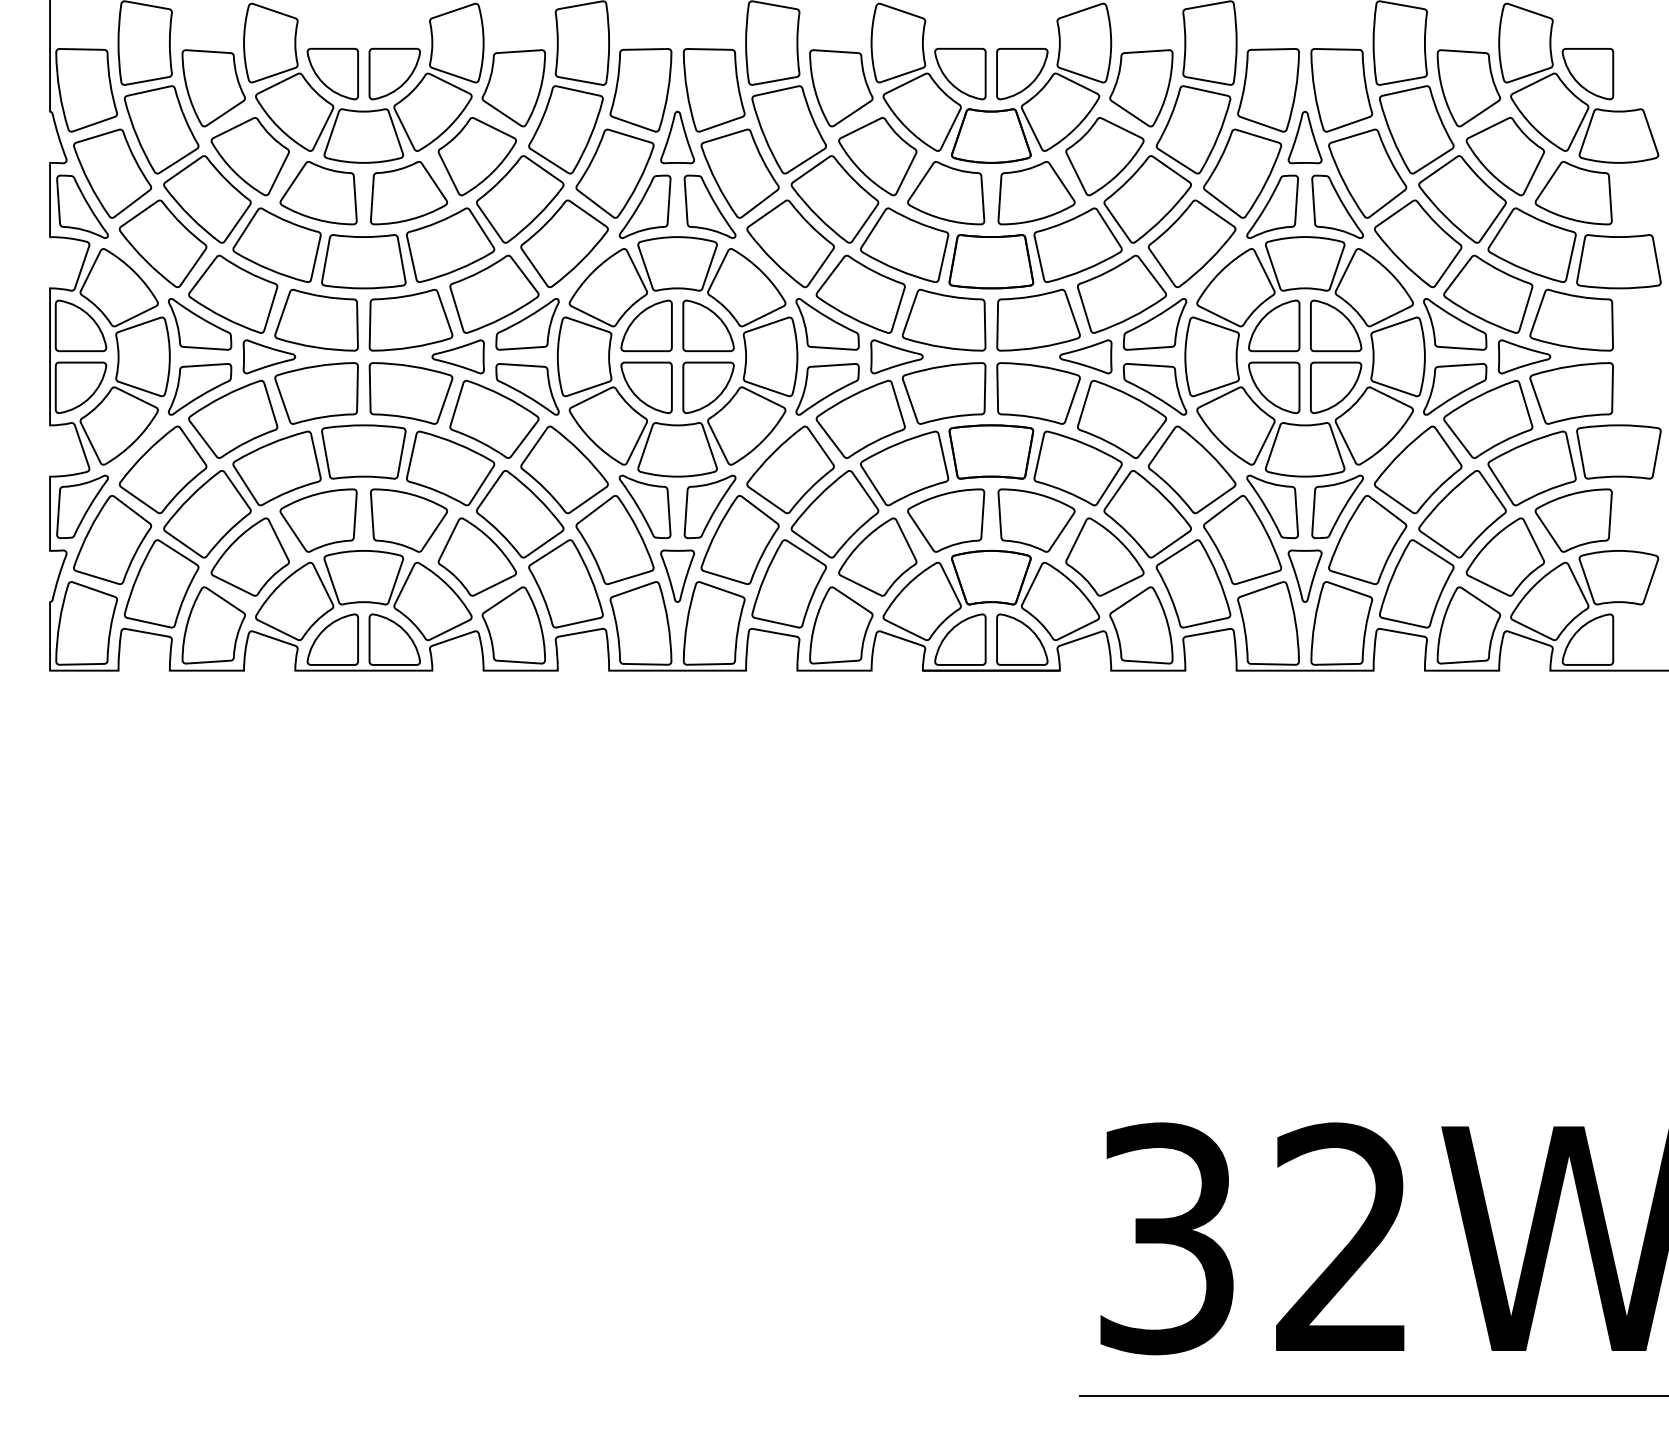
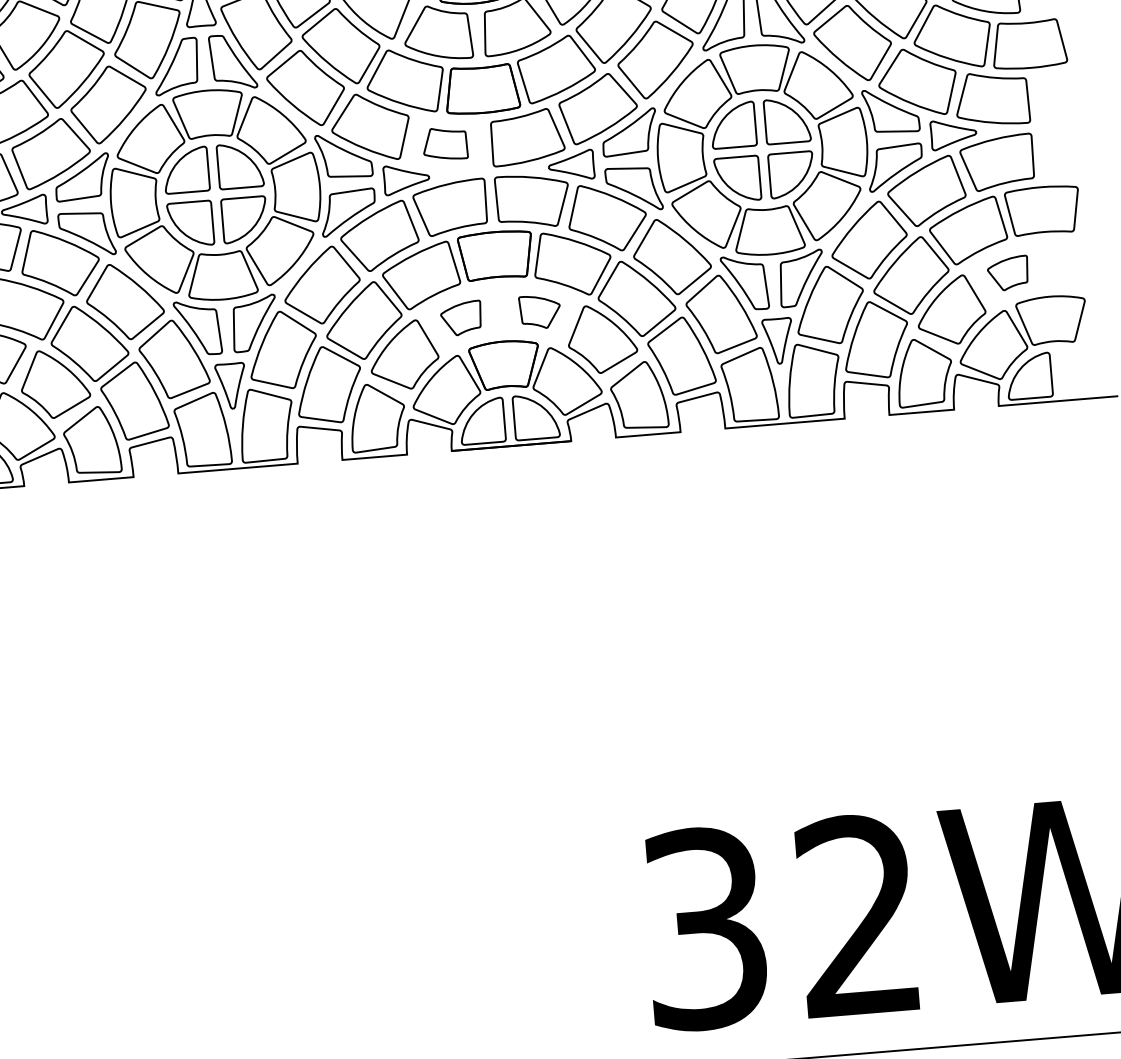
part: (943, 319) -> (444, 143), size x0.6
part: (946, 520) -> (461, 318), size x0.6
part: (1036, 520) -> (540, 311), size x0.6
part: (1573, 520) -> (1008, 273), size x0.6

